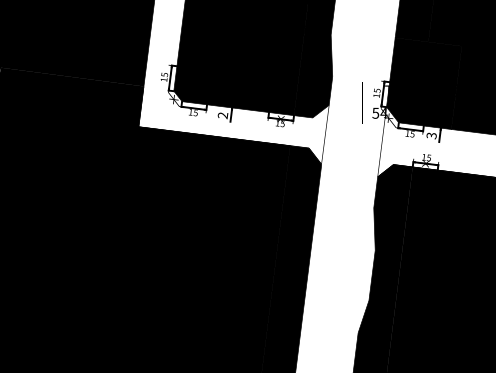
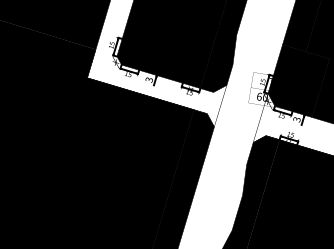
text: (379, 112) -> (262, 96), 54 -> 60
text: (223, 115) -> (149, 79), 2 -> 3

